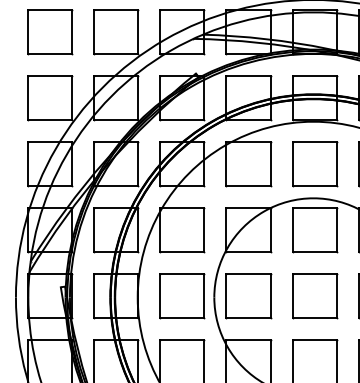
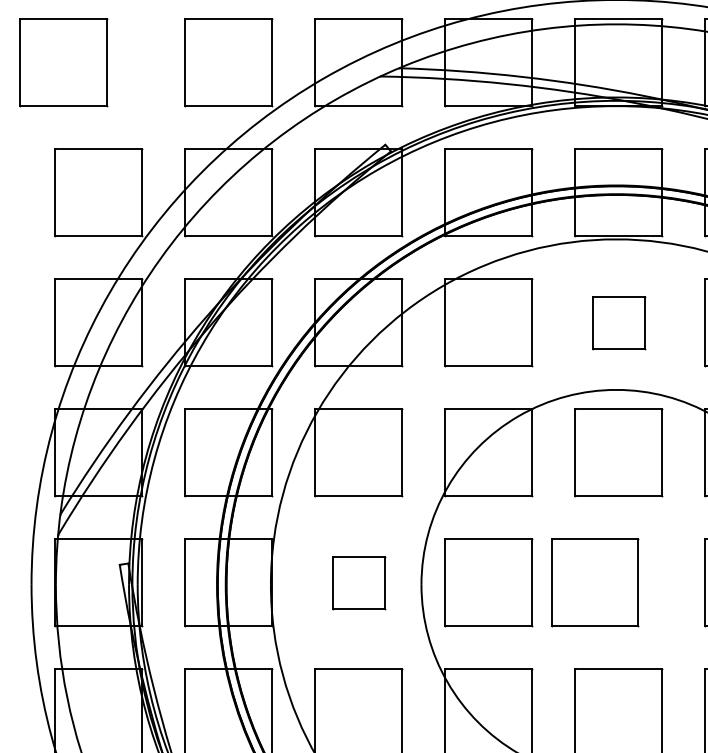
part: (50, 32) -> (64, 63), moved
part: (315, 164) -> (620, 323), size x0.6
part: (182, 296) -> (358, 582), size x0.6
part: (315, 296) -> (596, 582), moved

